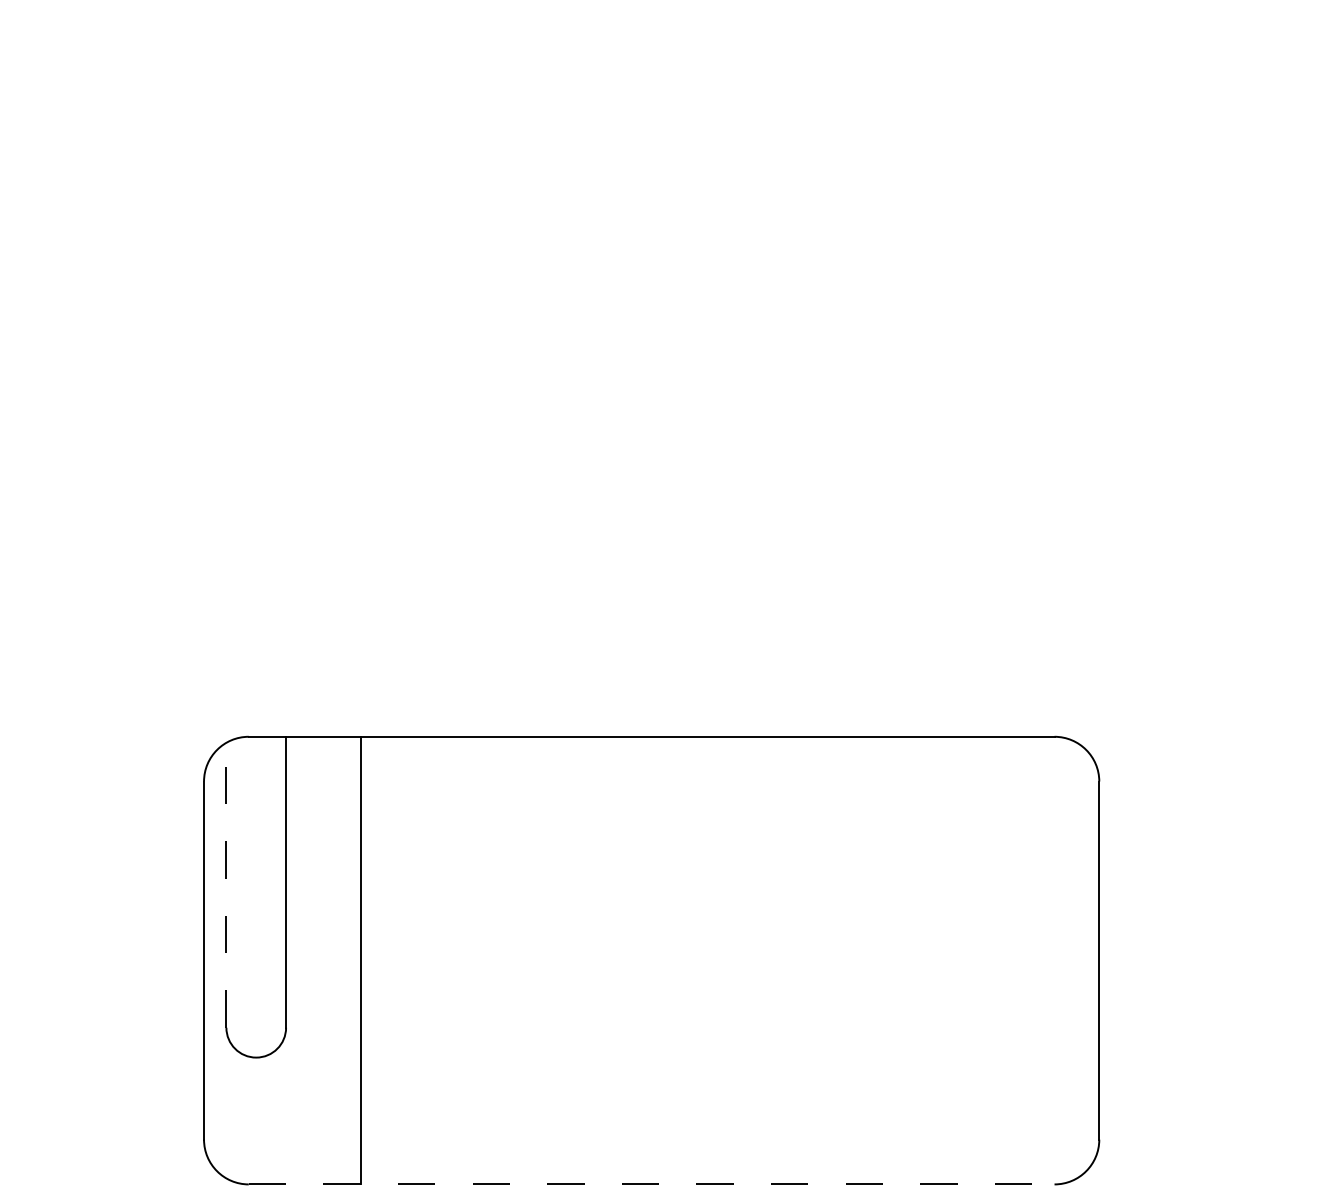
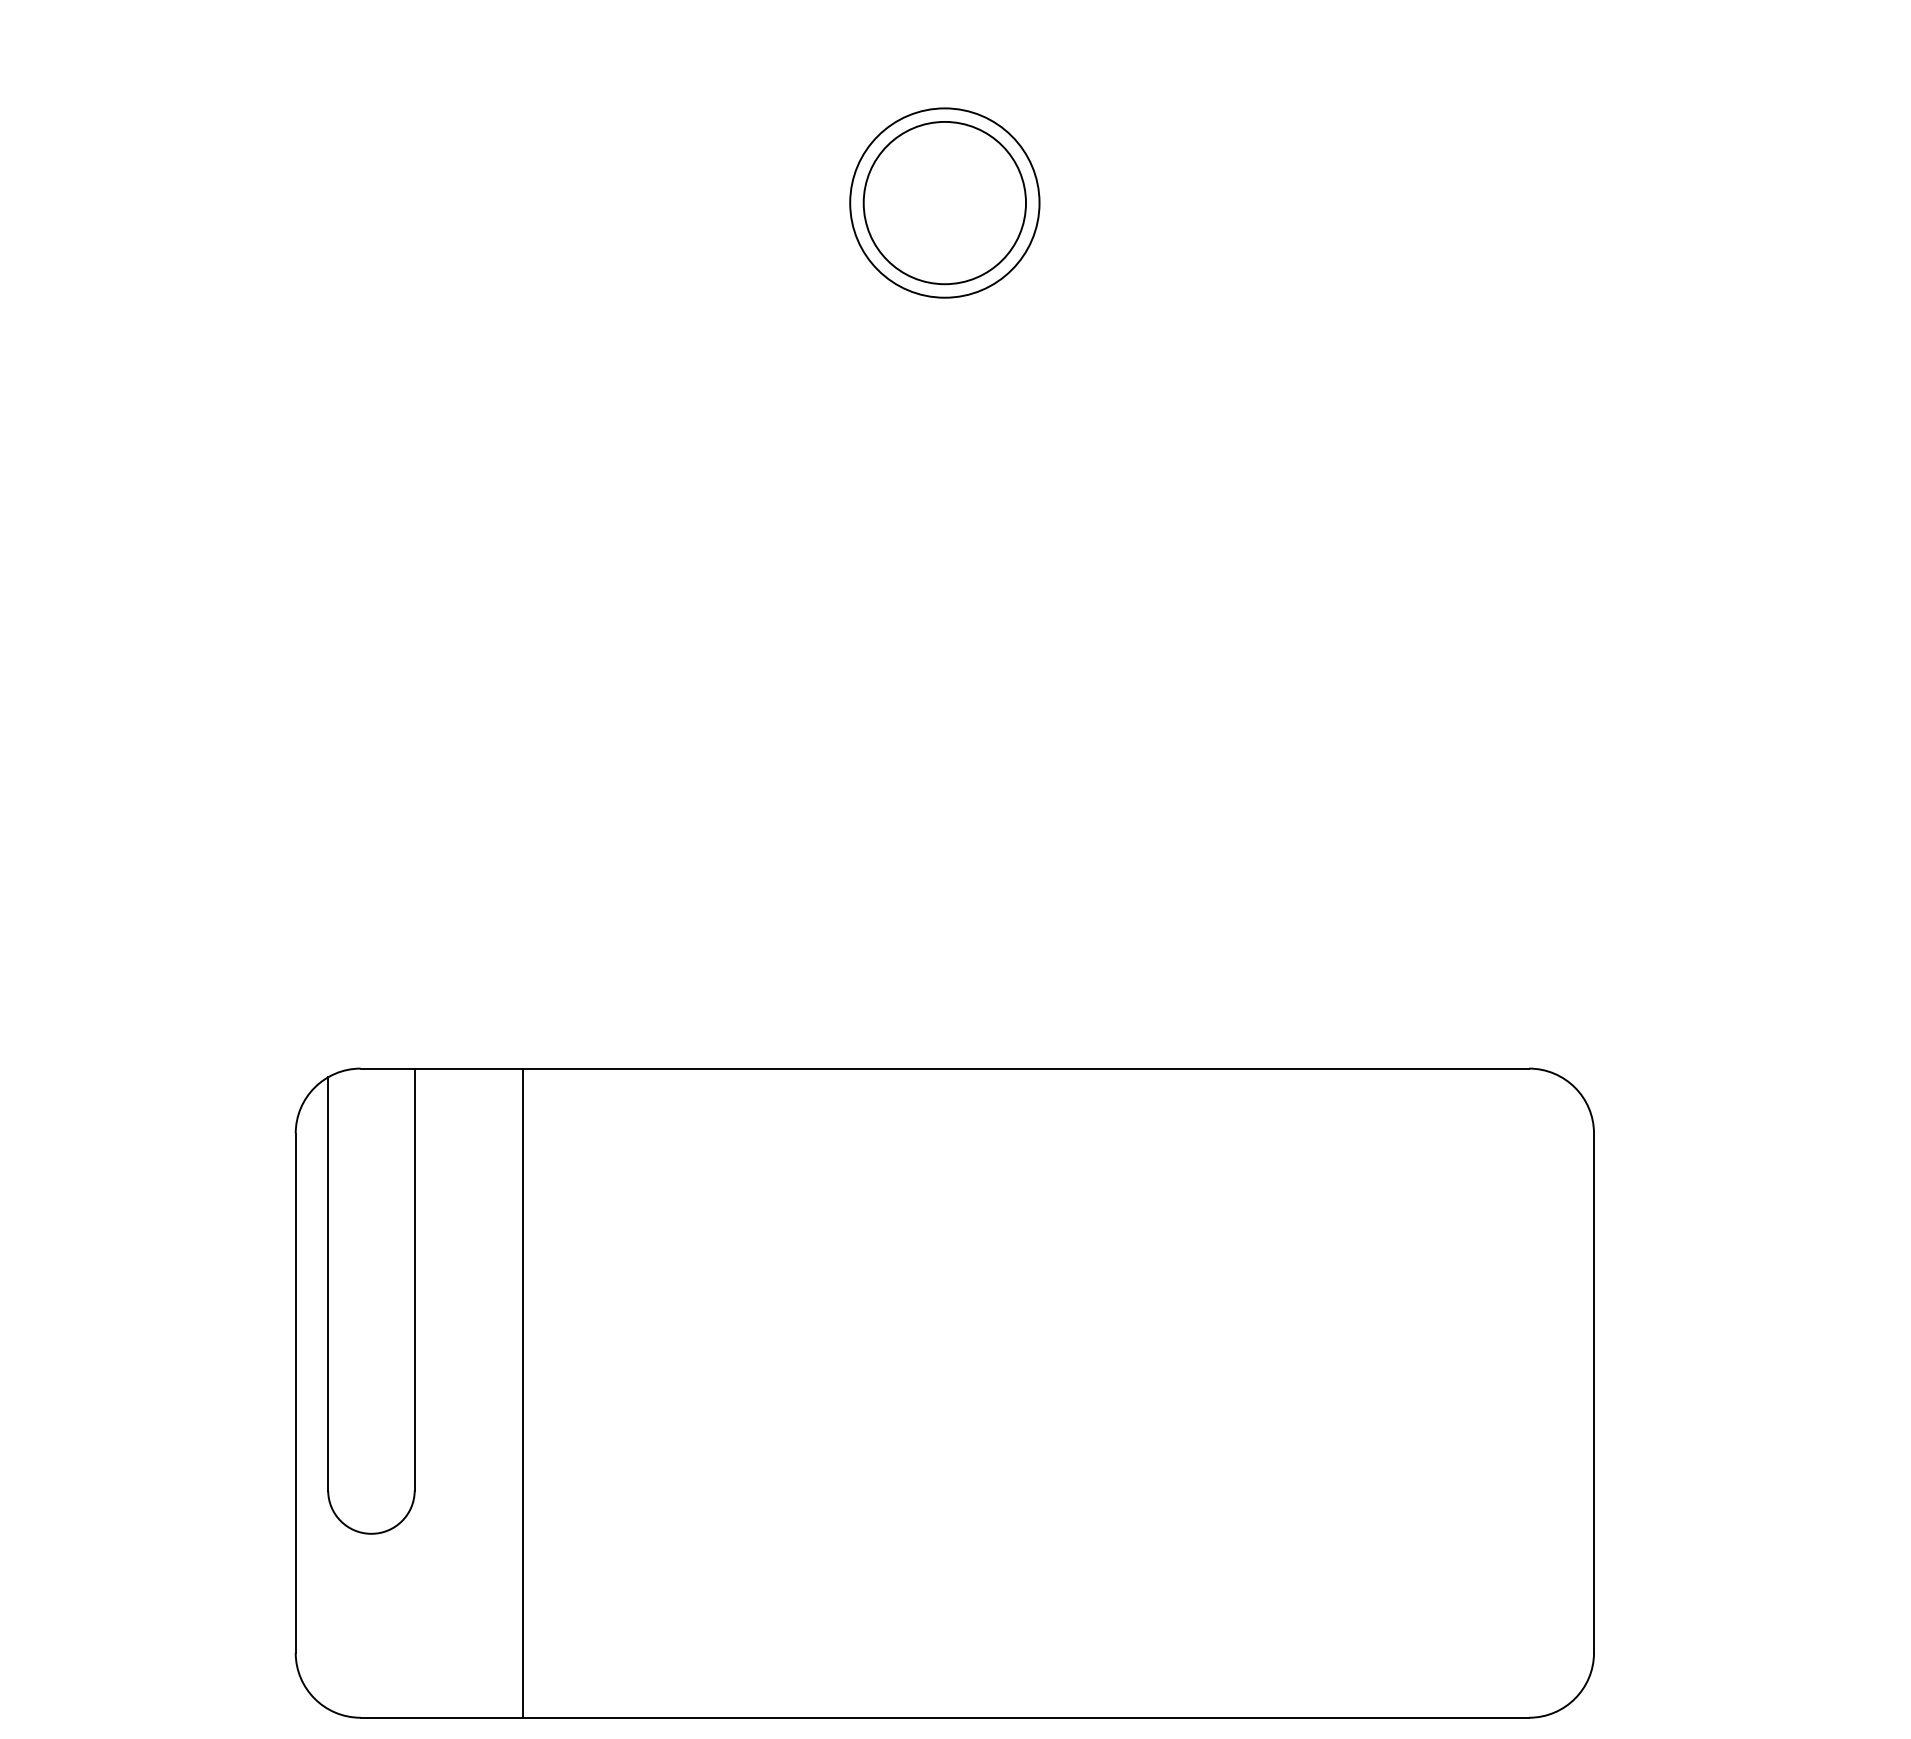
part: (651, 139) -> (944, 202), added
line: (226, 884) -> (328, 1282), dashed -> solid
line: (651, 1184) -> (944, 1717), dashed -> solid

